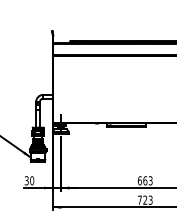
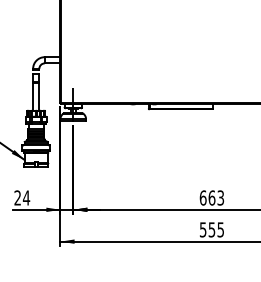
text: (29, 180) -> (22, 197), 30 -> 24
text: (145, 199) -> (212, 228), 723 -> 555

